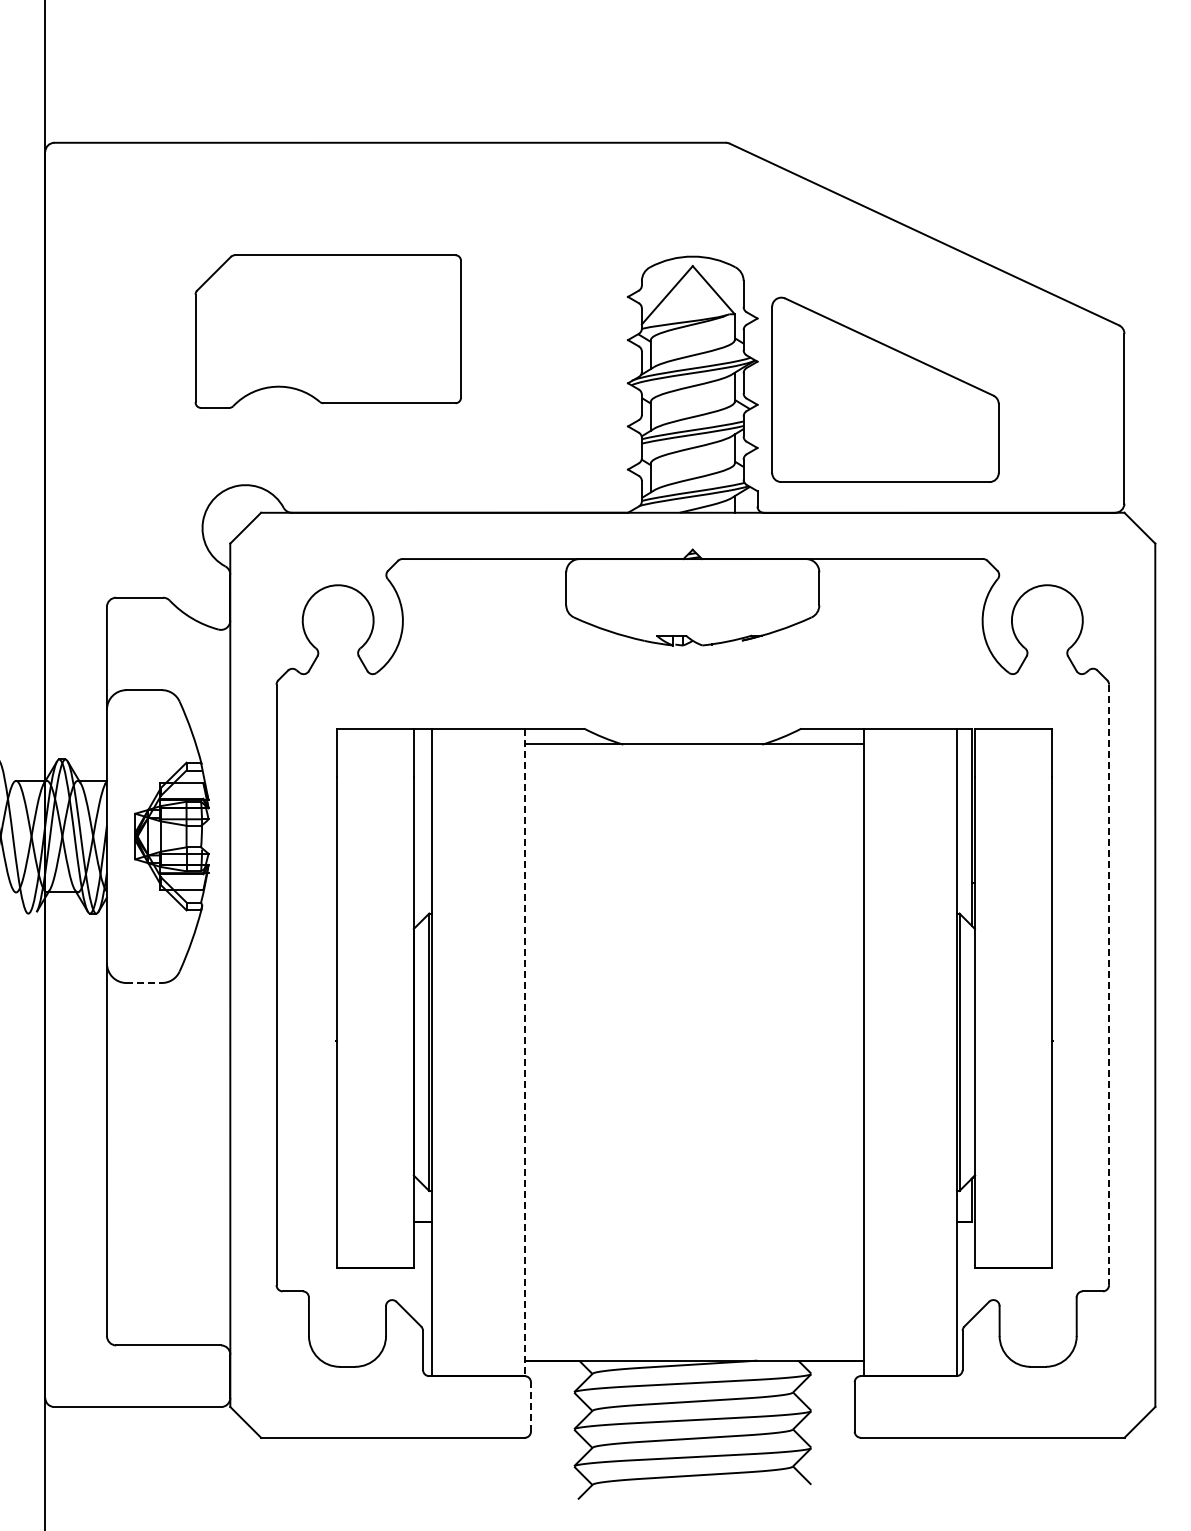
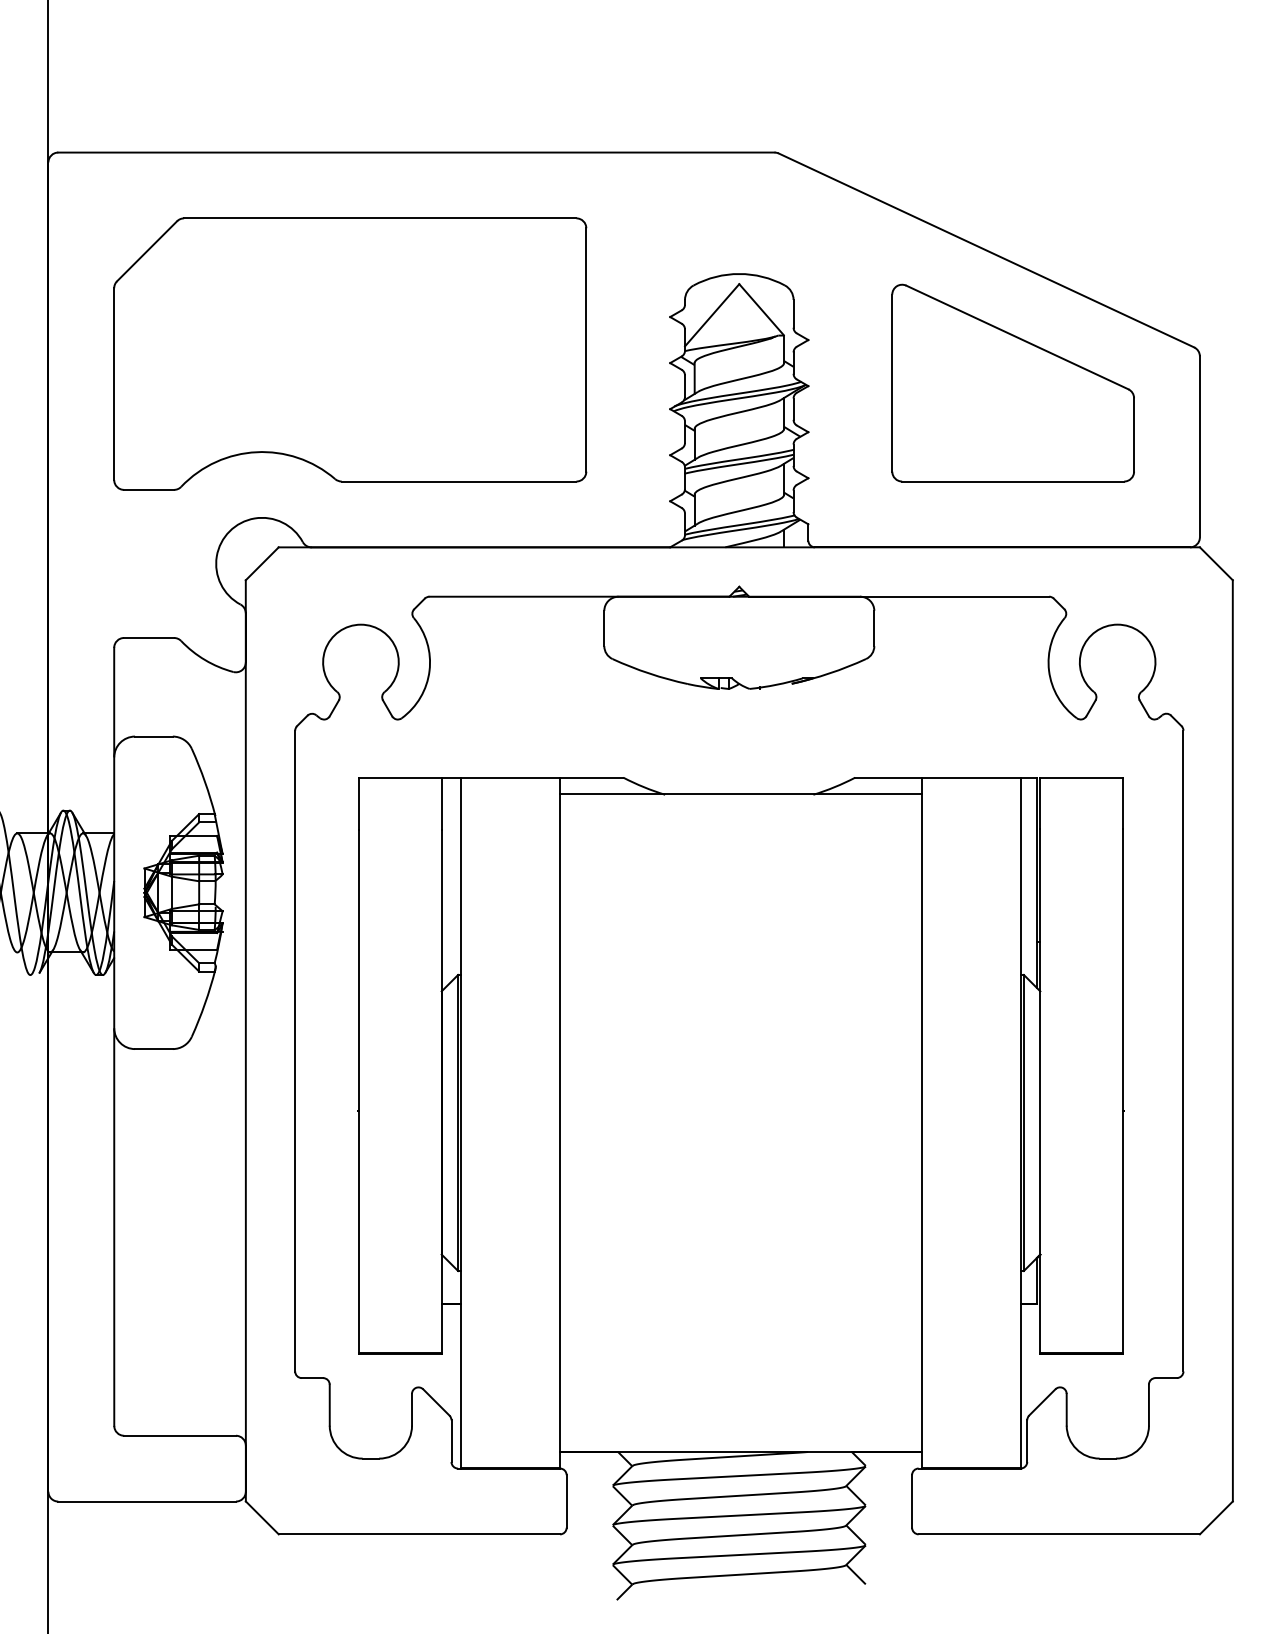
part: (328, 331) -> (350, 353), size x1.67
part: (885, 389) -> (1013, 382), moved
line: (144, 983) -> (154, 1049), dashed -> solid
line: (1109, 985) -> (1183, 1051), dashed -> solid
line: (524, 1052) -> (559, 1123), dashed -> solid
line: (530, 1406) -> (566, 1500), dashed -> solid

